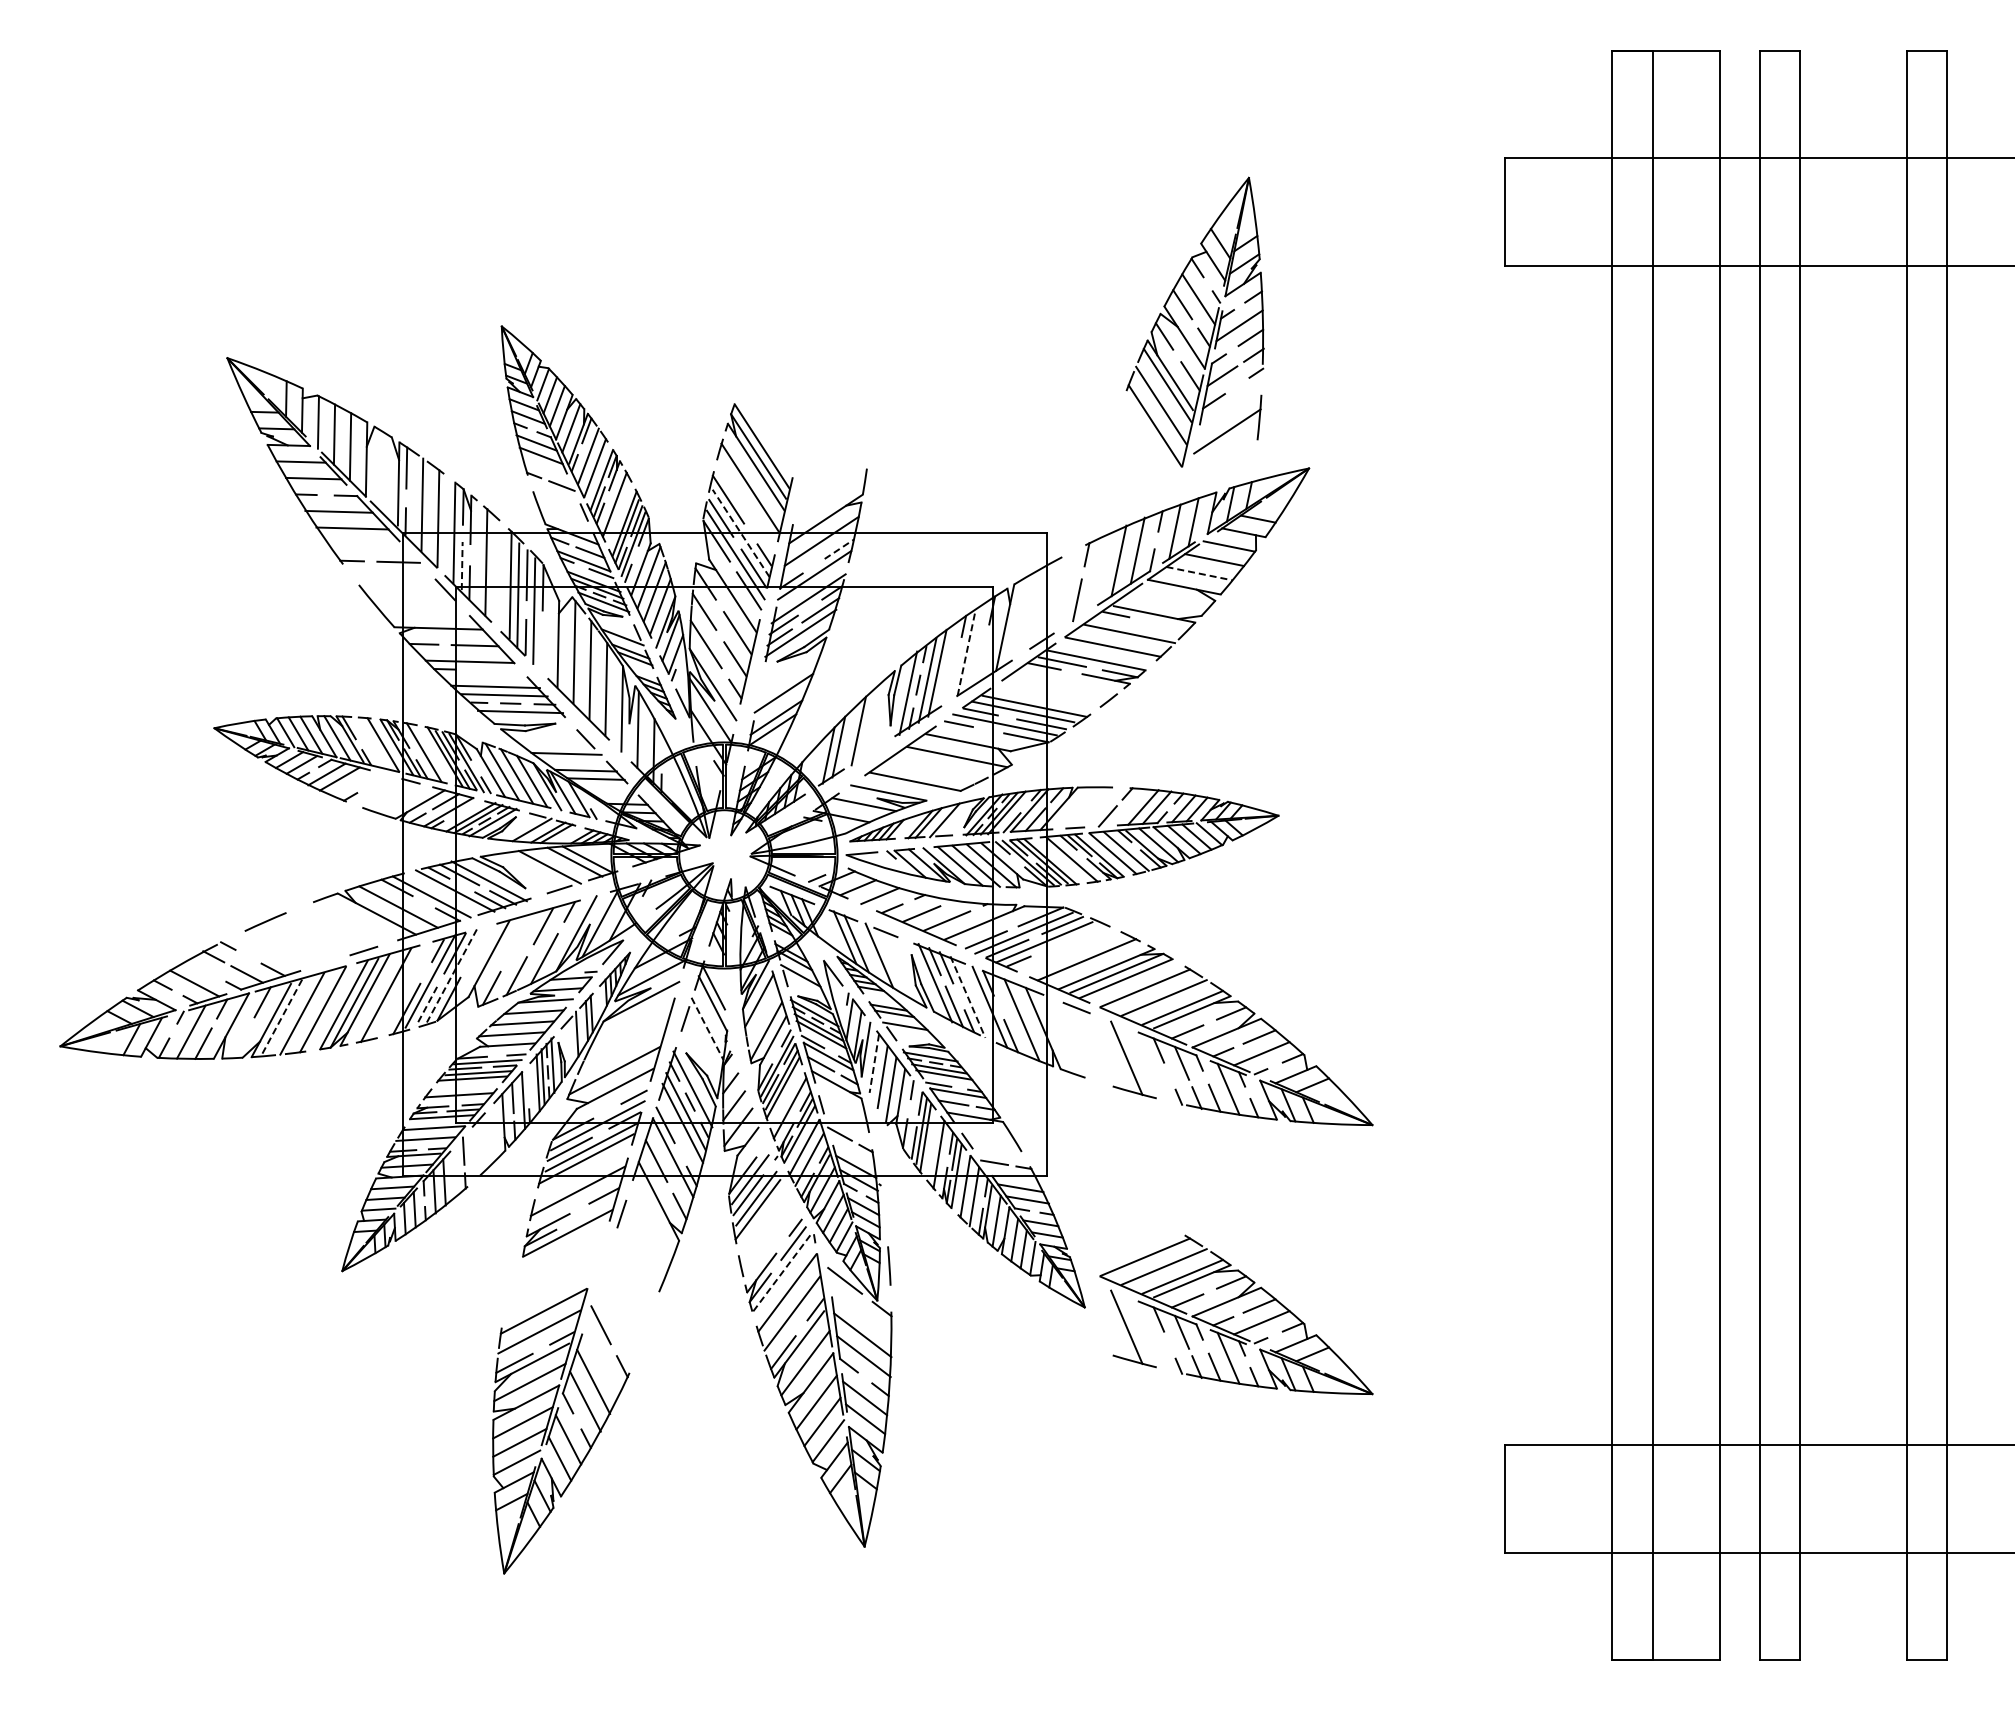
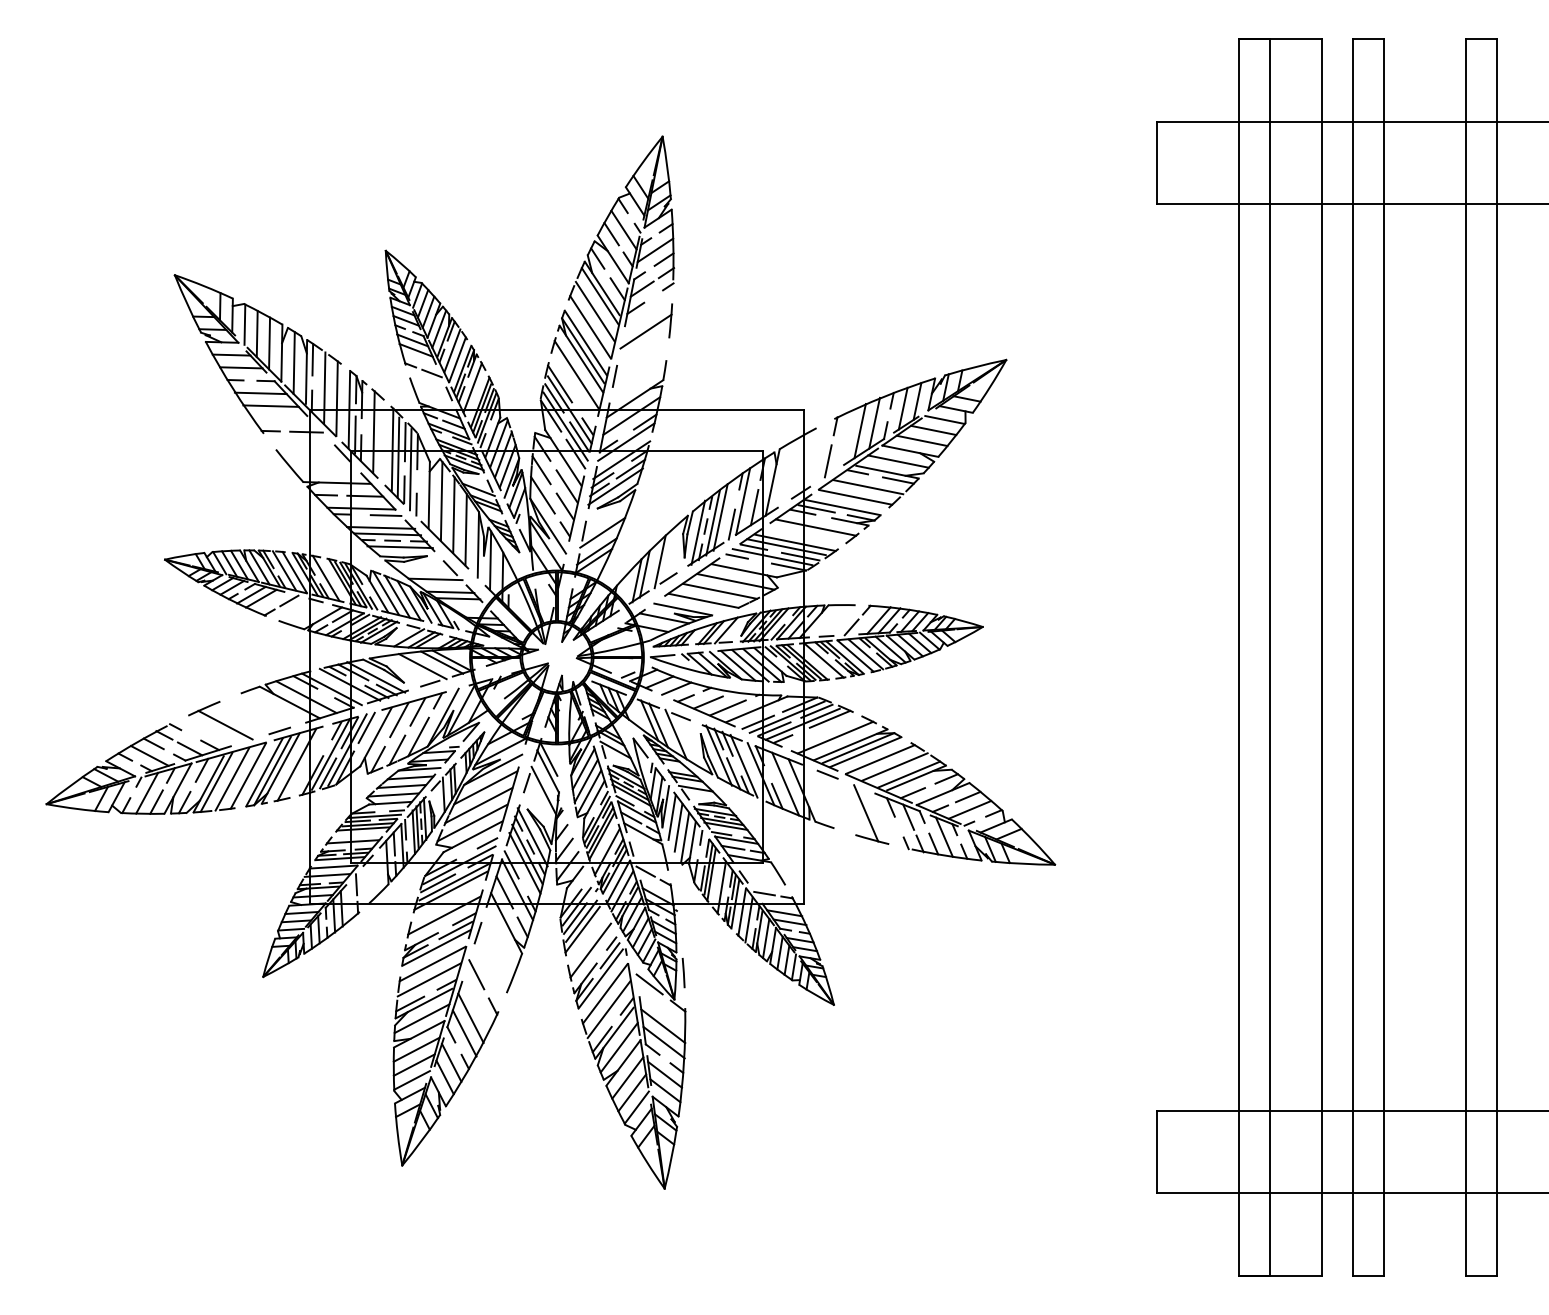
part: (1194, 321) -> (620, 247), moved
line: (382, 472) -> (294, 363), added
line: (799, 489) -> (614, 376), added
line: (740, 533) -> (569, 410), dashed -> solid
line: (839, 549) -> (645, 422), dashed -> solid
line: (462, 565) -> (355, 434), dashed -> solid
line: (1199, 573) -> (922, 440), dashed -> solid
line: (1168, 600) -> (898, 461), added
line: (1168, 625) -> (898, 480), added
line: (966, 652) -> (742, 501), dashed -> solid
line: (541, 656) -> (416, 504), added
line: (981, 660) -> (754, 507), added
line: (502, 670) -> (386, 515), added
line: (952, 682) -> (732, 524), added
line: (1061, 686) -> (816, 527), added
line: (759, 690) -> (583, 530), added
line: (369, 742) -> (284, 570), added
line: (869, 752) -> (668, 578), added
line: (936, 769) -> (719, 591), added
line: (376, 781) -> (289, 600), added
line: (469, 806) -> (360, 619), added
line: (1079, 935) -> (829, 718), added
line: (519, 936) -> (399, 719), added
line: (292, 943) -> (224, 725), added
line: (476, 946) -> (366, 727), added
line: (199, 967) -> (153, 743), added
line: (451, 975) -> (347, 749), dashed -> solid
line: (968, 997) -> (744, 766), dashed -> solid
line: (426, 1006) -> (327, 773), dashed -> solid
line: (762, 1015) -> (586, 780), added
line: (281, 1018) -> (216, 782), dashed -> solid
line: (631, 1024) -> (485, 787), added
line: (707, 1029) -> (543, 791), dashed -> solid
line: (239, 1044) -> (184, 802), added
line: (622, 1047) -> (478, 805), added
line: (874, 1063) -> (672, 817), dashed -> solid
line: (527, 1079) -> (405, 829), added
line: (592, 1210) -> (455, 930), added
line: (768, 1236) -> (590, 950), added
line: (781, 1274) -> (600, 979), dashed -> solid
part: (1236, 1314) -> (950, 1010), removed
part: (561, 1430) -> (446, 1055), moved

